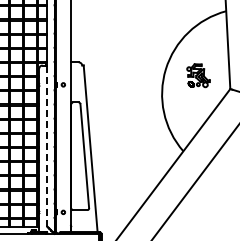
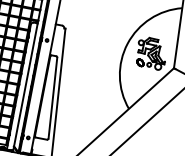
part: (198, 75) -> (151, 53), size x1.67
line: (47, 149) -> (25, 87), dashed -> solid

